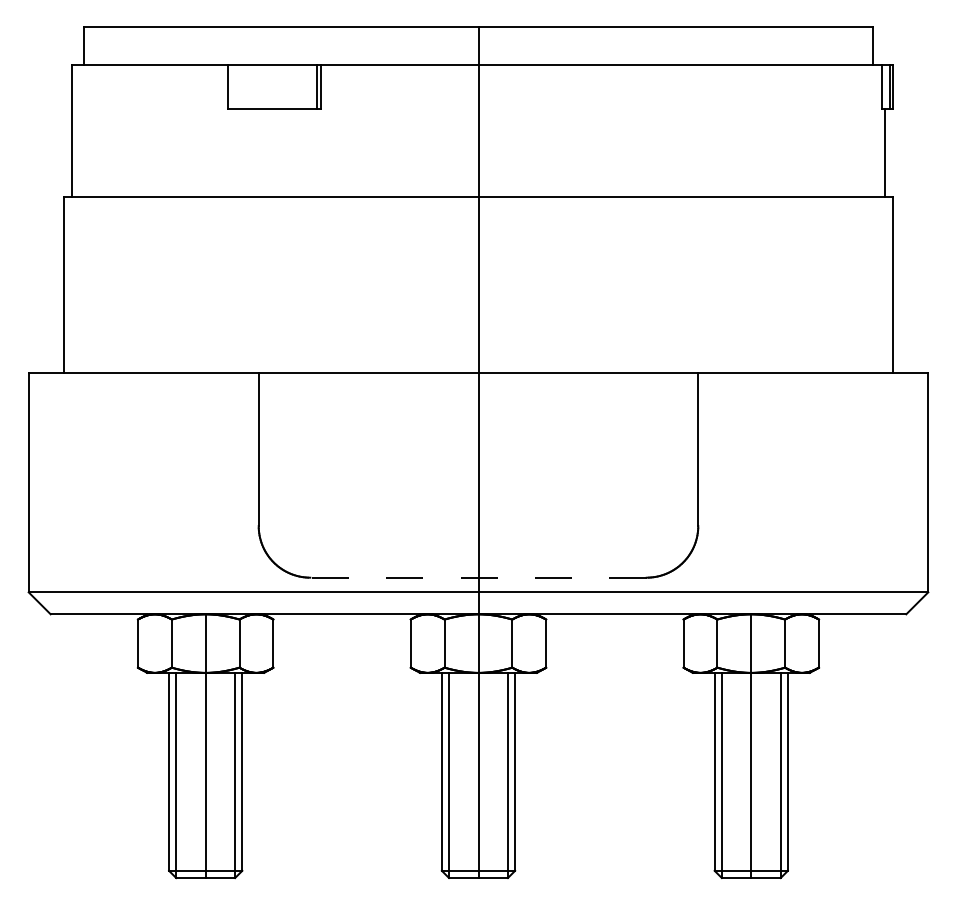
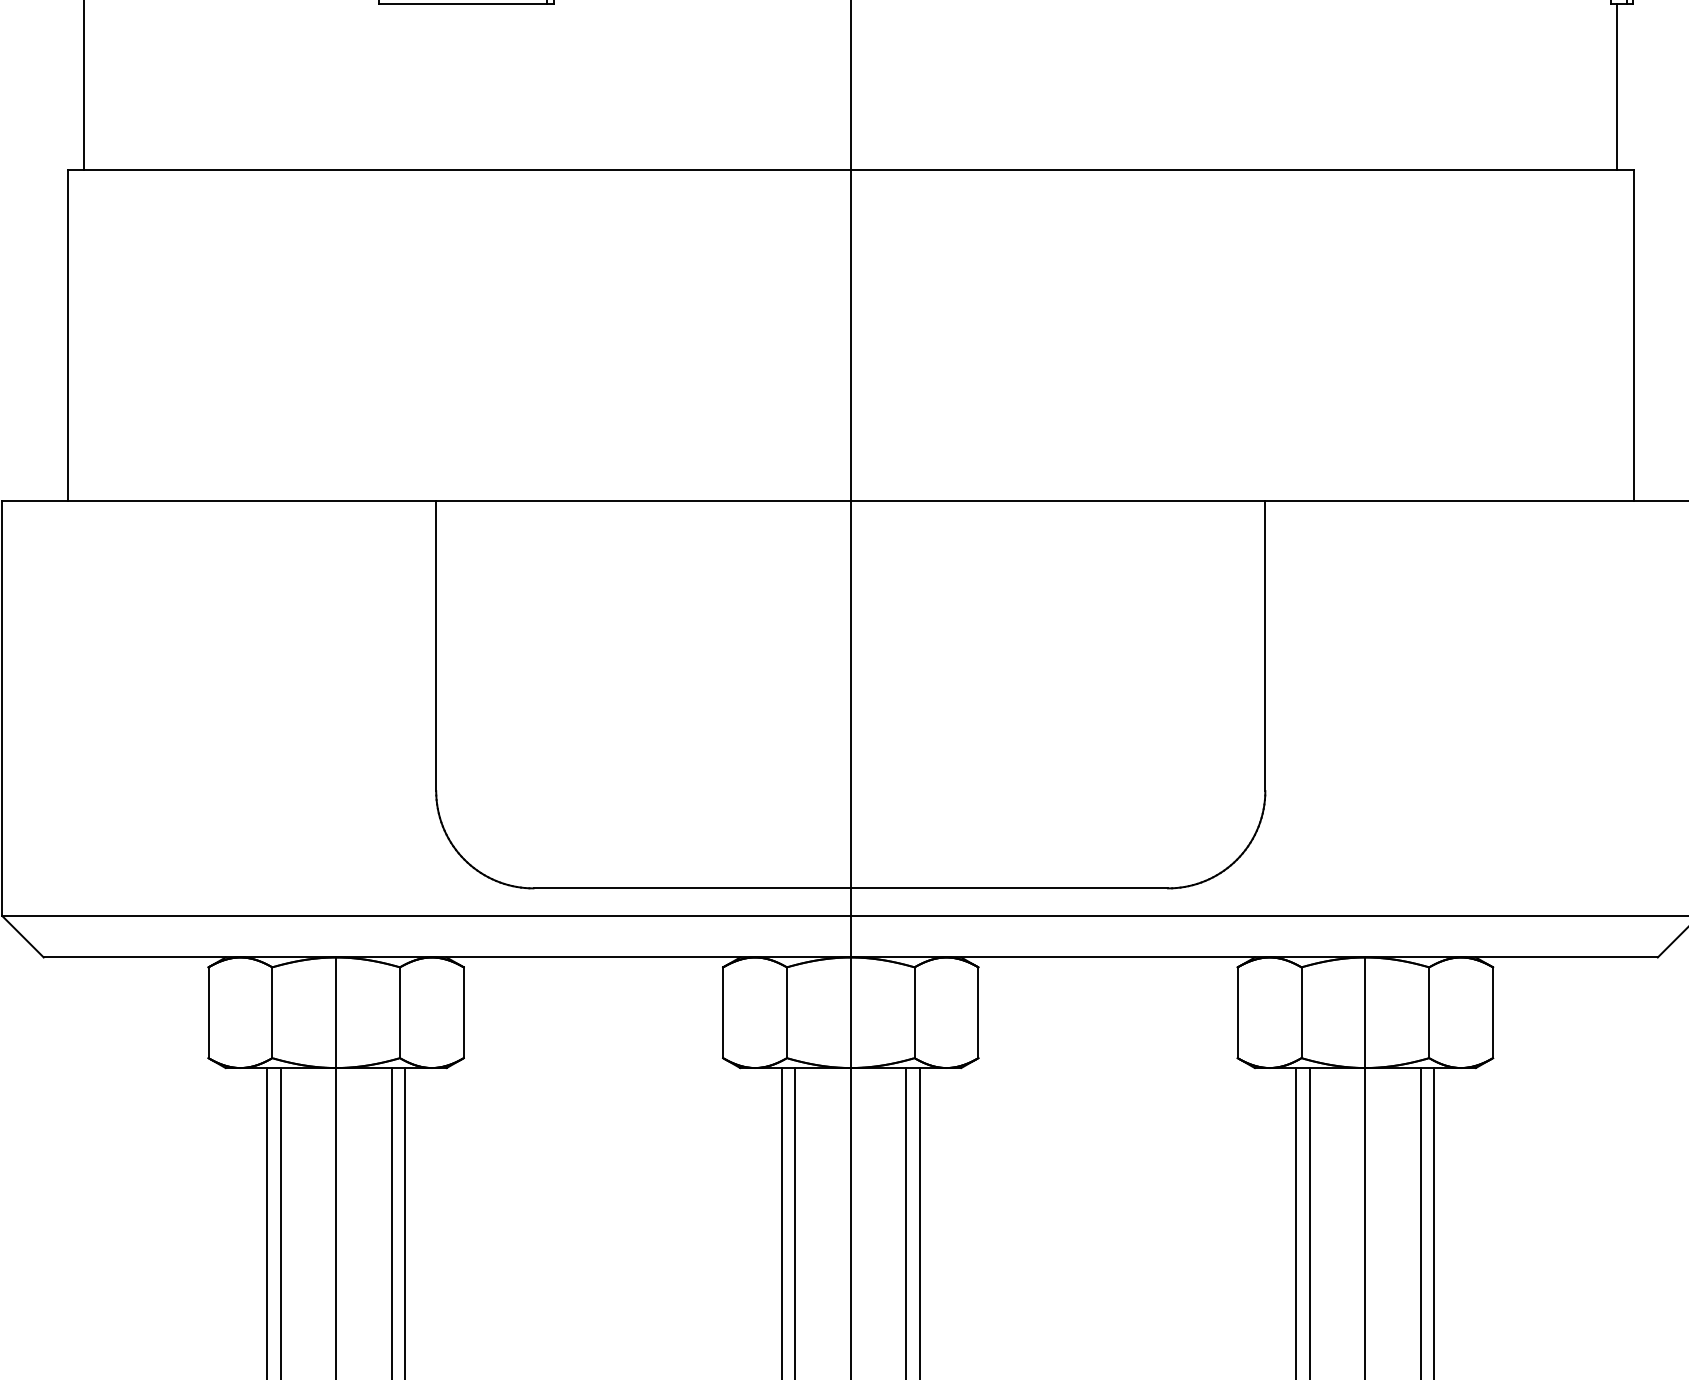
line: (478, 577) -> (850, 888), dashed -> solid

